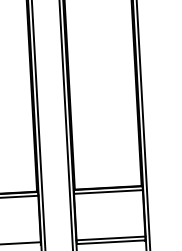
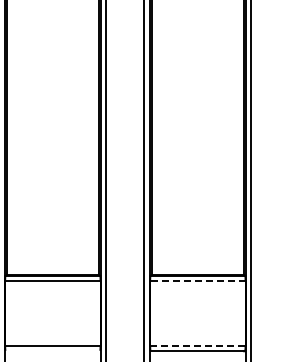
line: (108, 192) -> (197, 281), solid -> dashed
line: (110, 238) -> (197, 345), solid -> dashed

